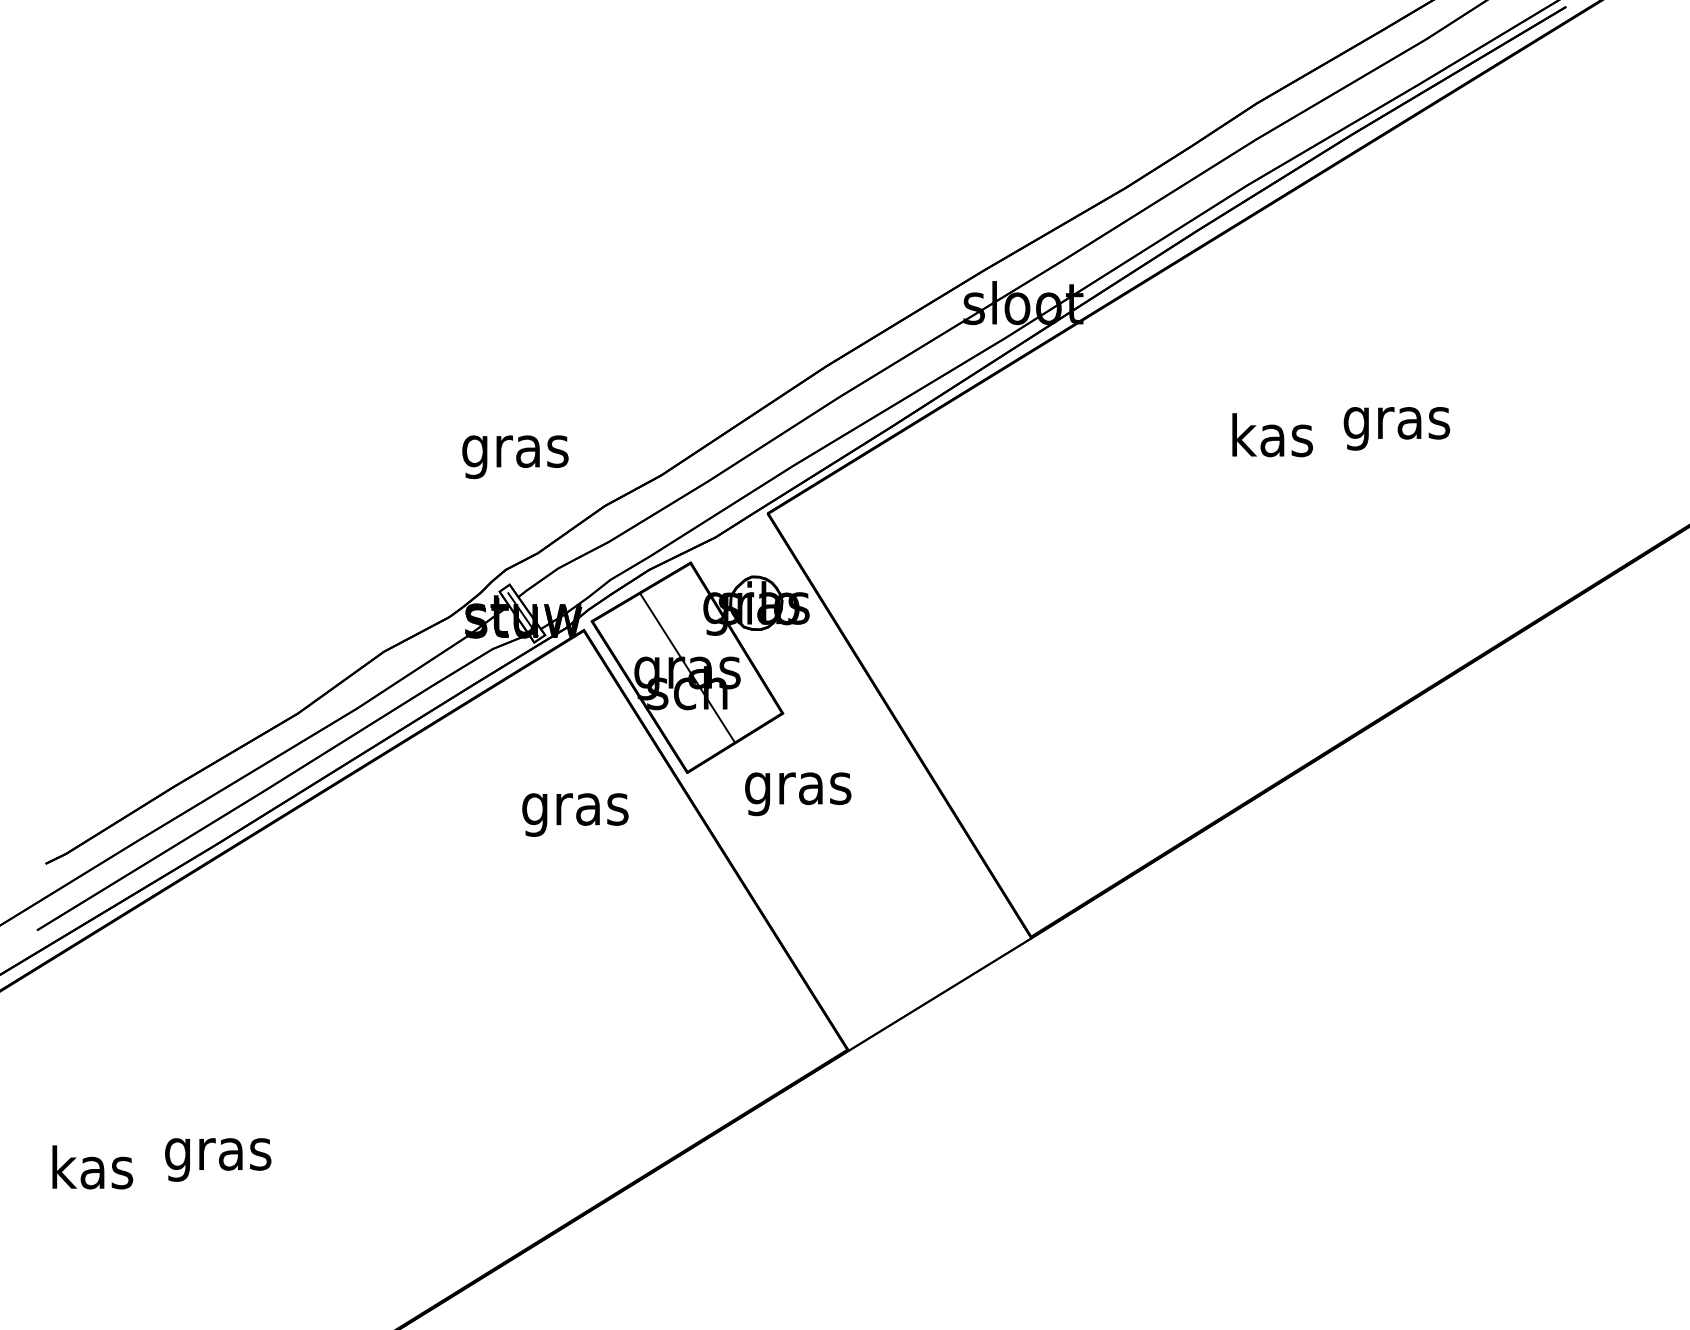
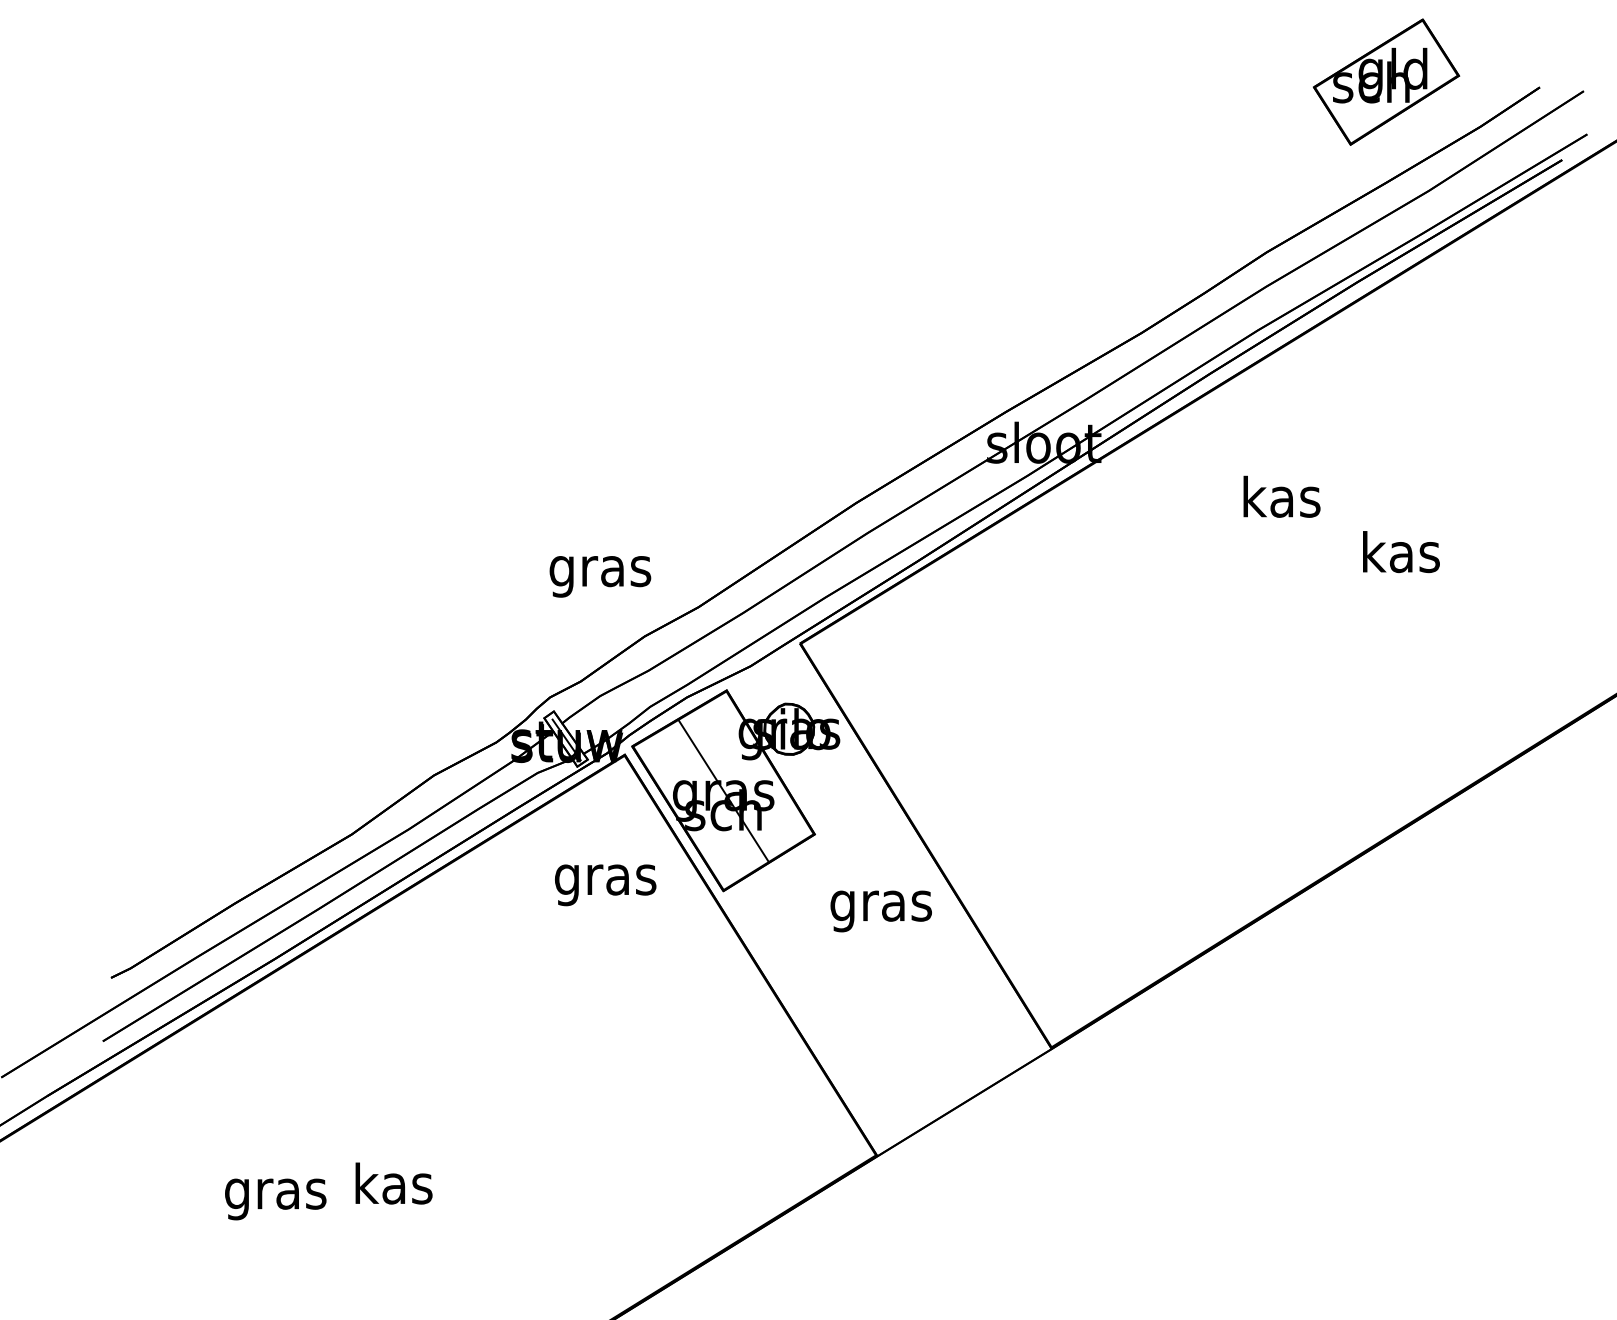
text: (1396, 423) -> (1400, 557), gras -> kas
text: (1272, 434) -> (1281, 496), moved
text: (515, 456) -> (600, 576), moved
text: (797, 794) -> (880, 911), moved
text: (575, 815) -> (605, 885), moved
text: (217, 1159) -> (275, 1199), moved
text: (92, 1167) -> (393, 1183), moved

